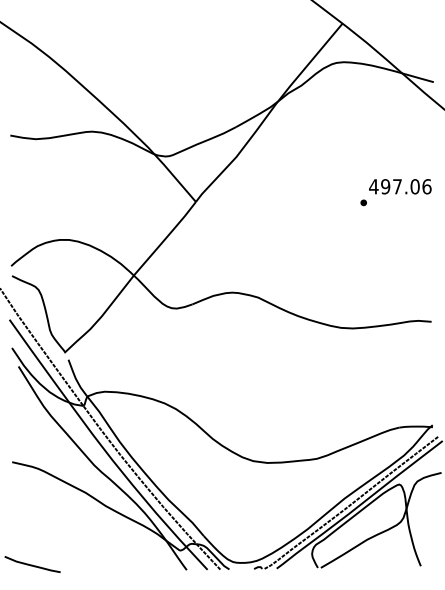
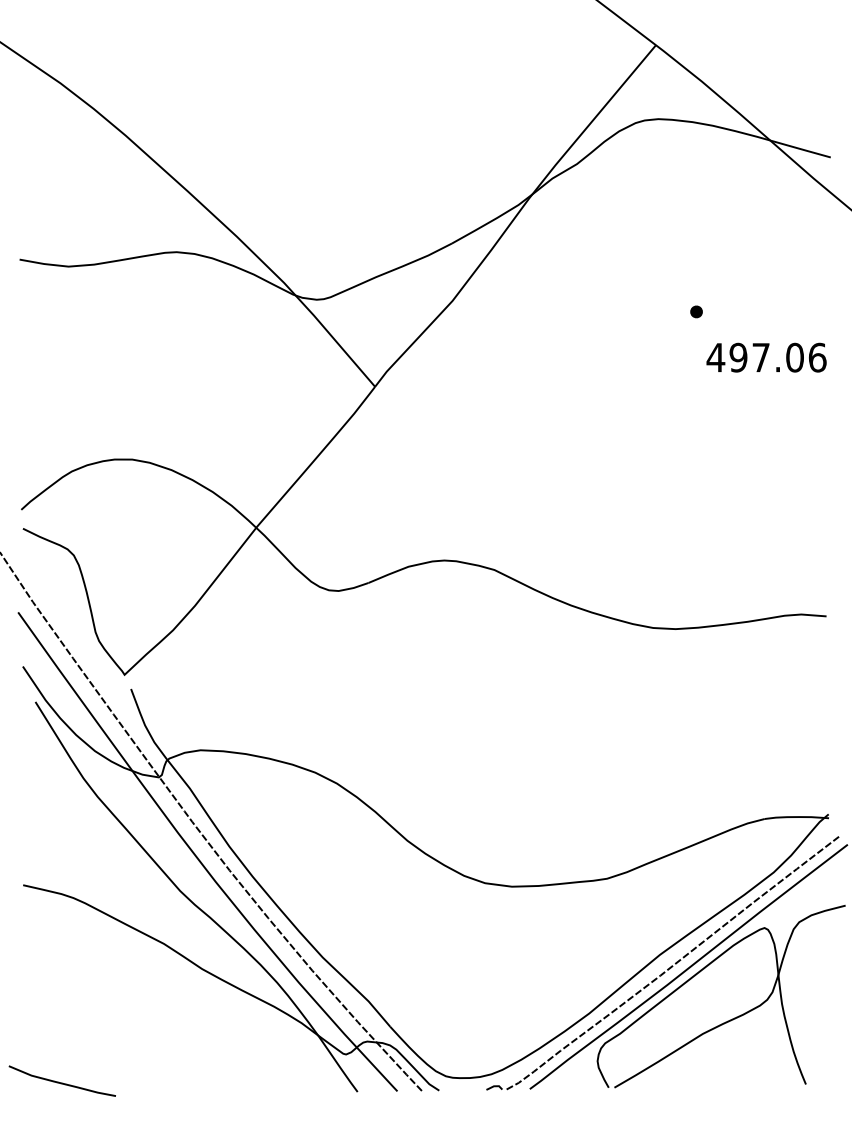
part: (363, 202) -> (696, 311), moved

